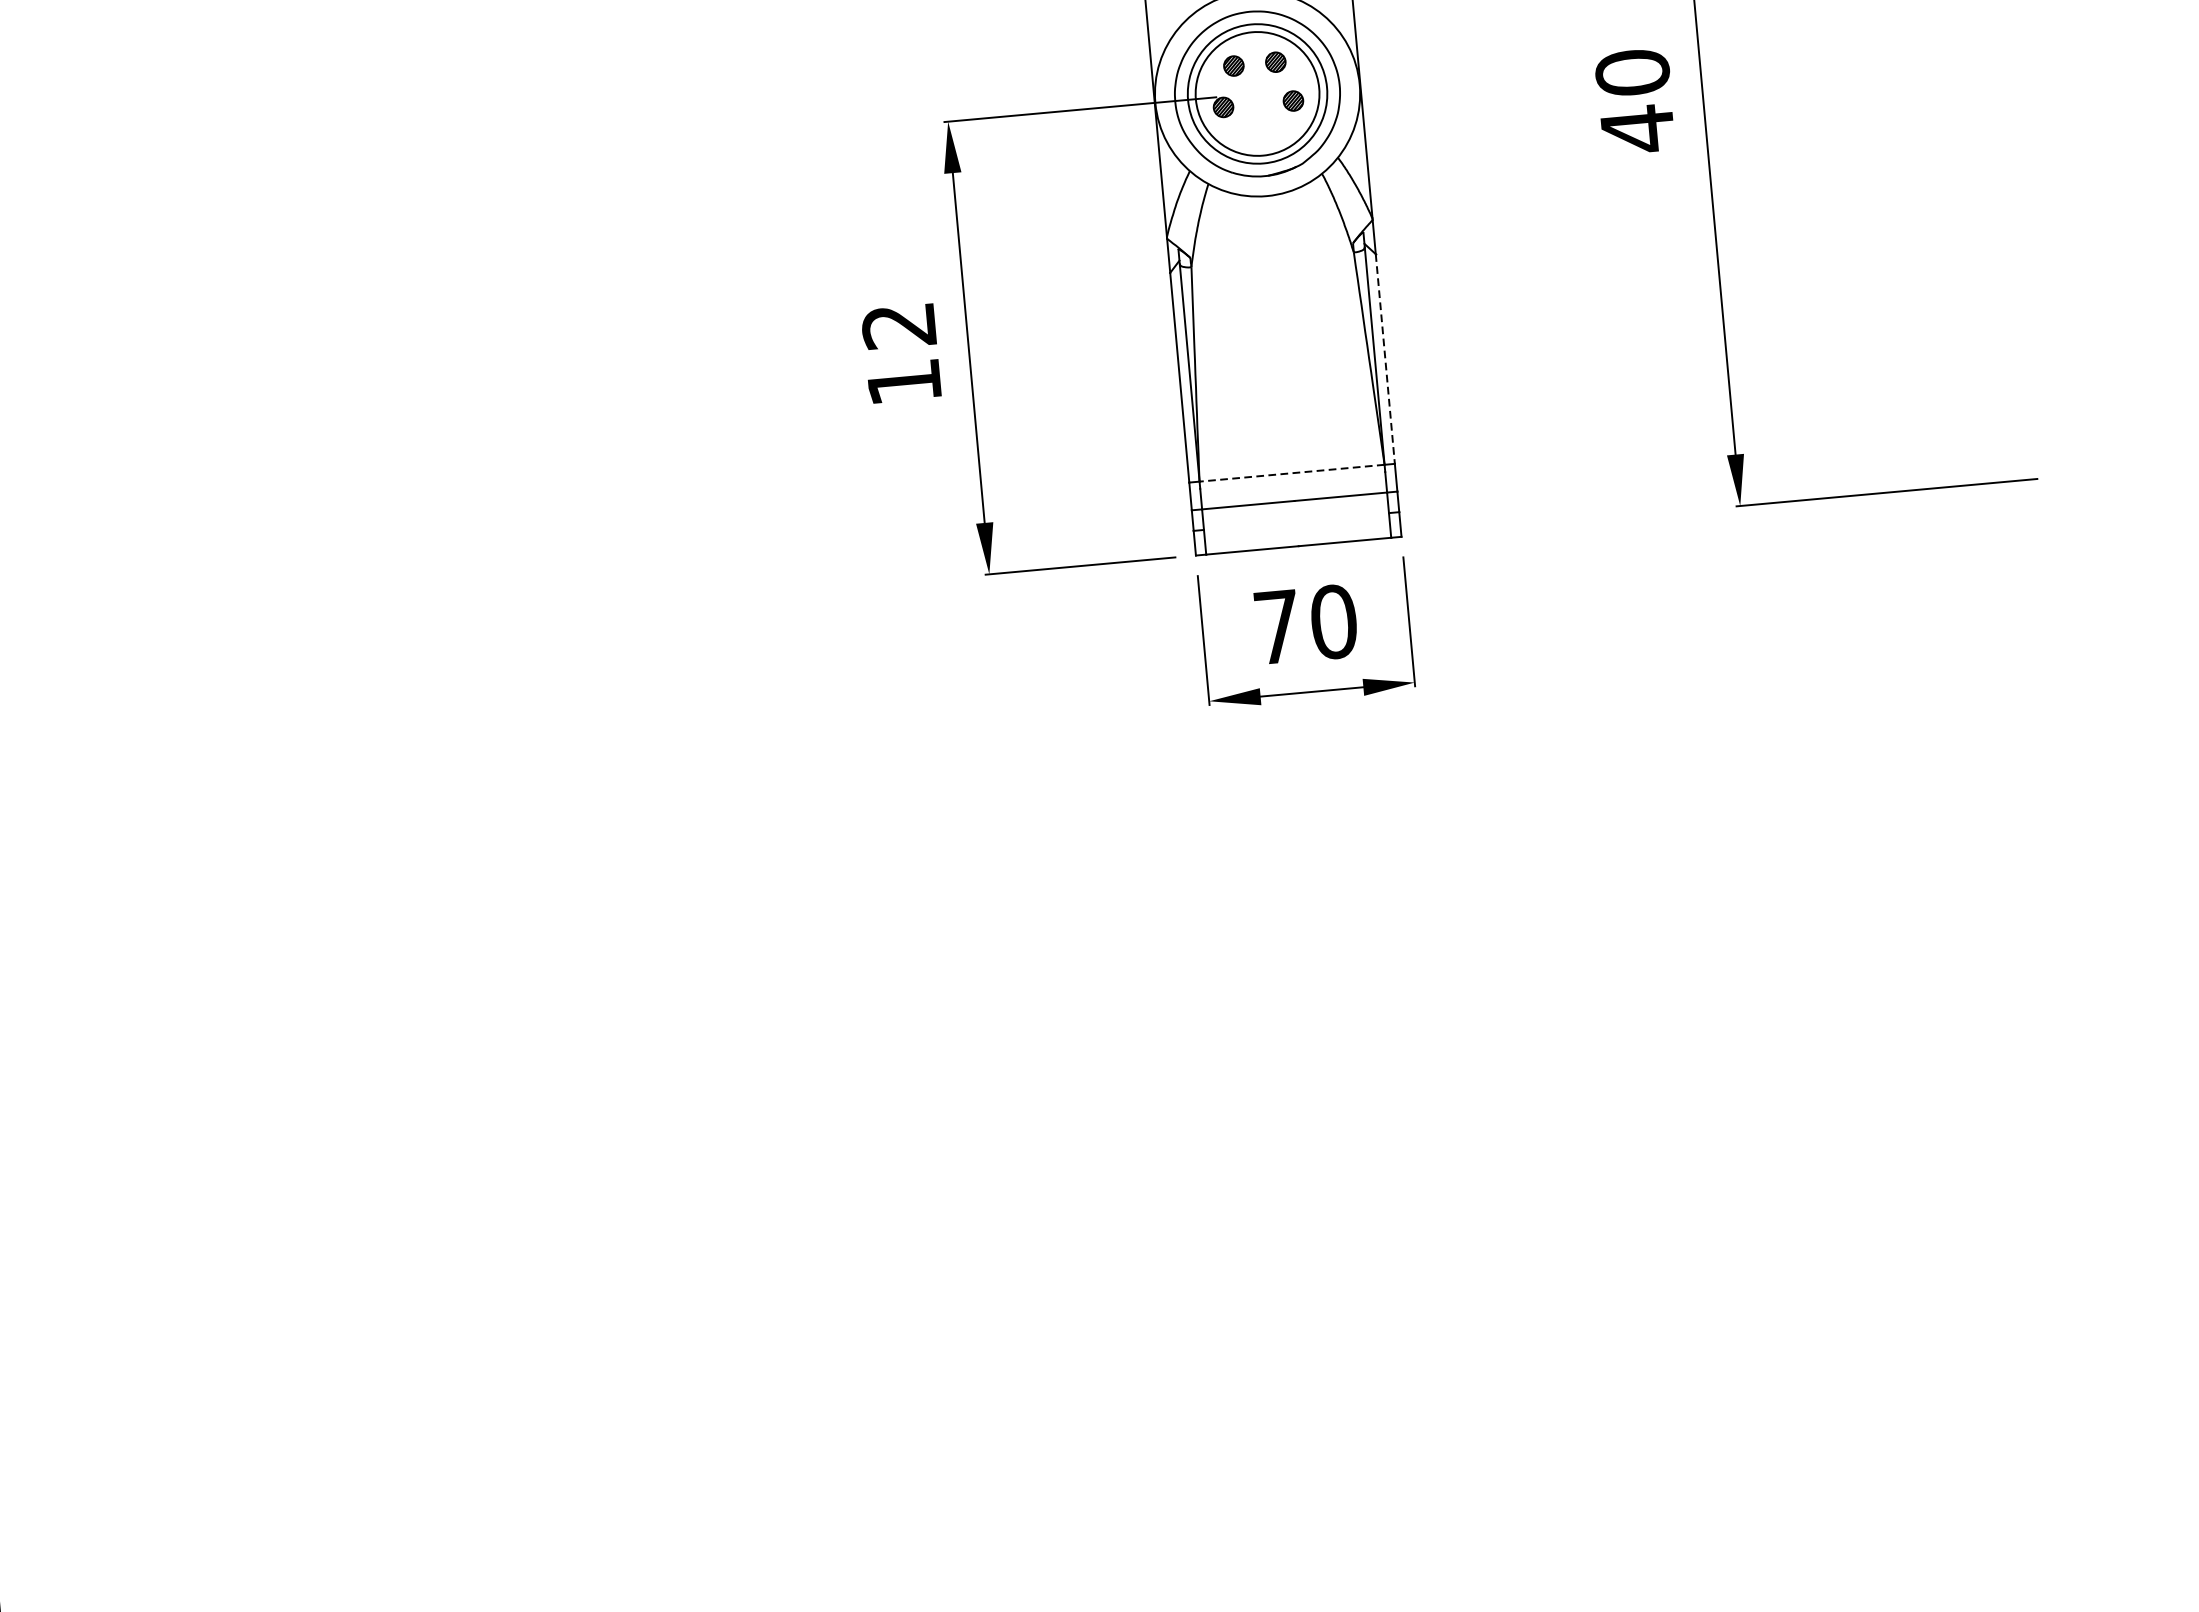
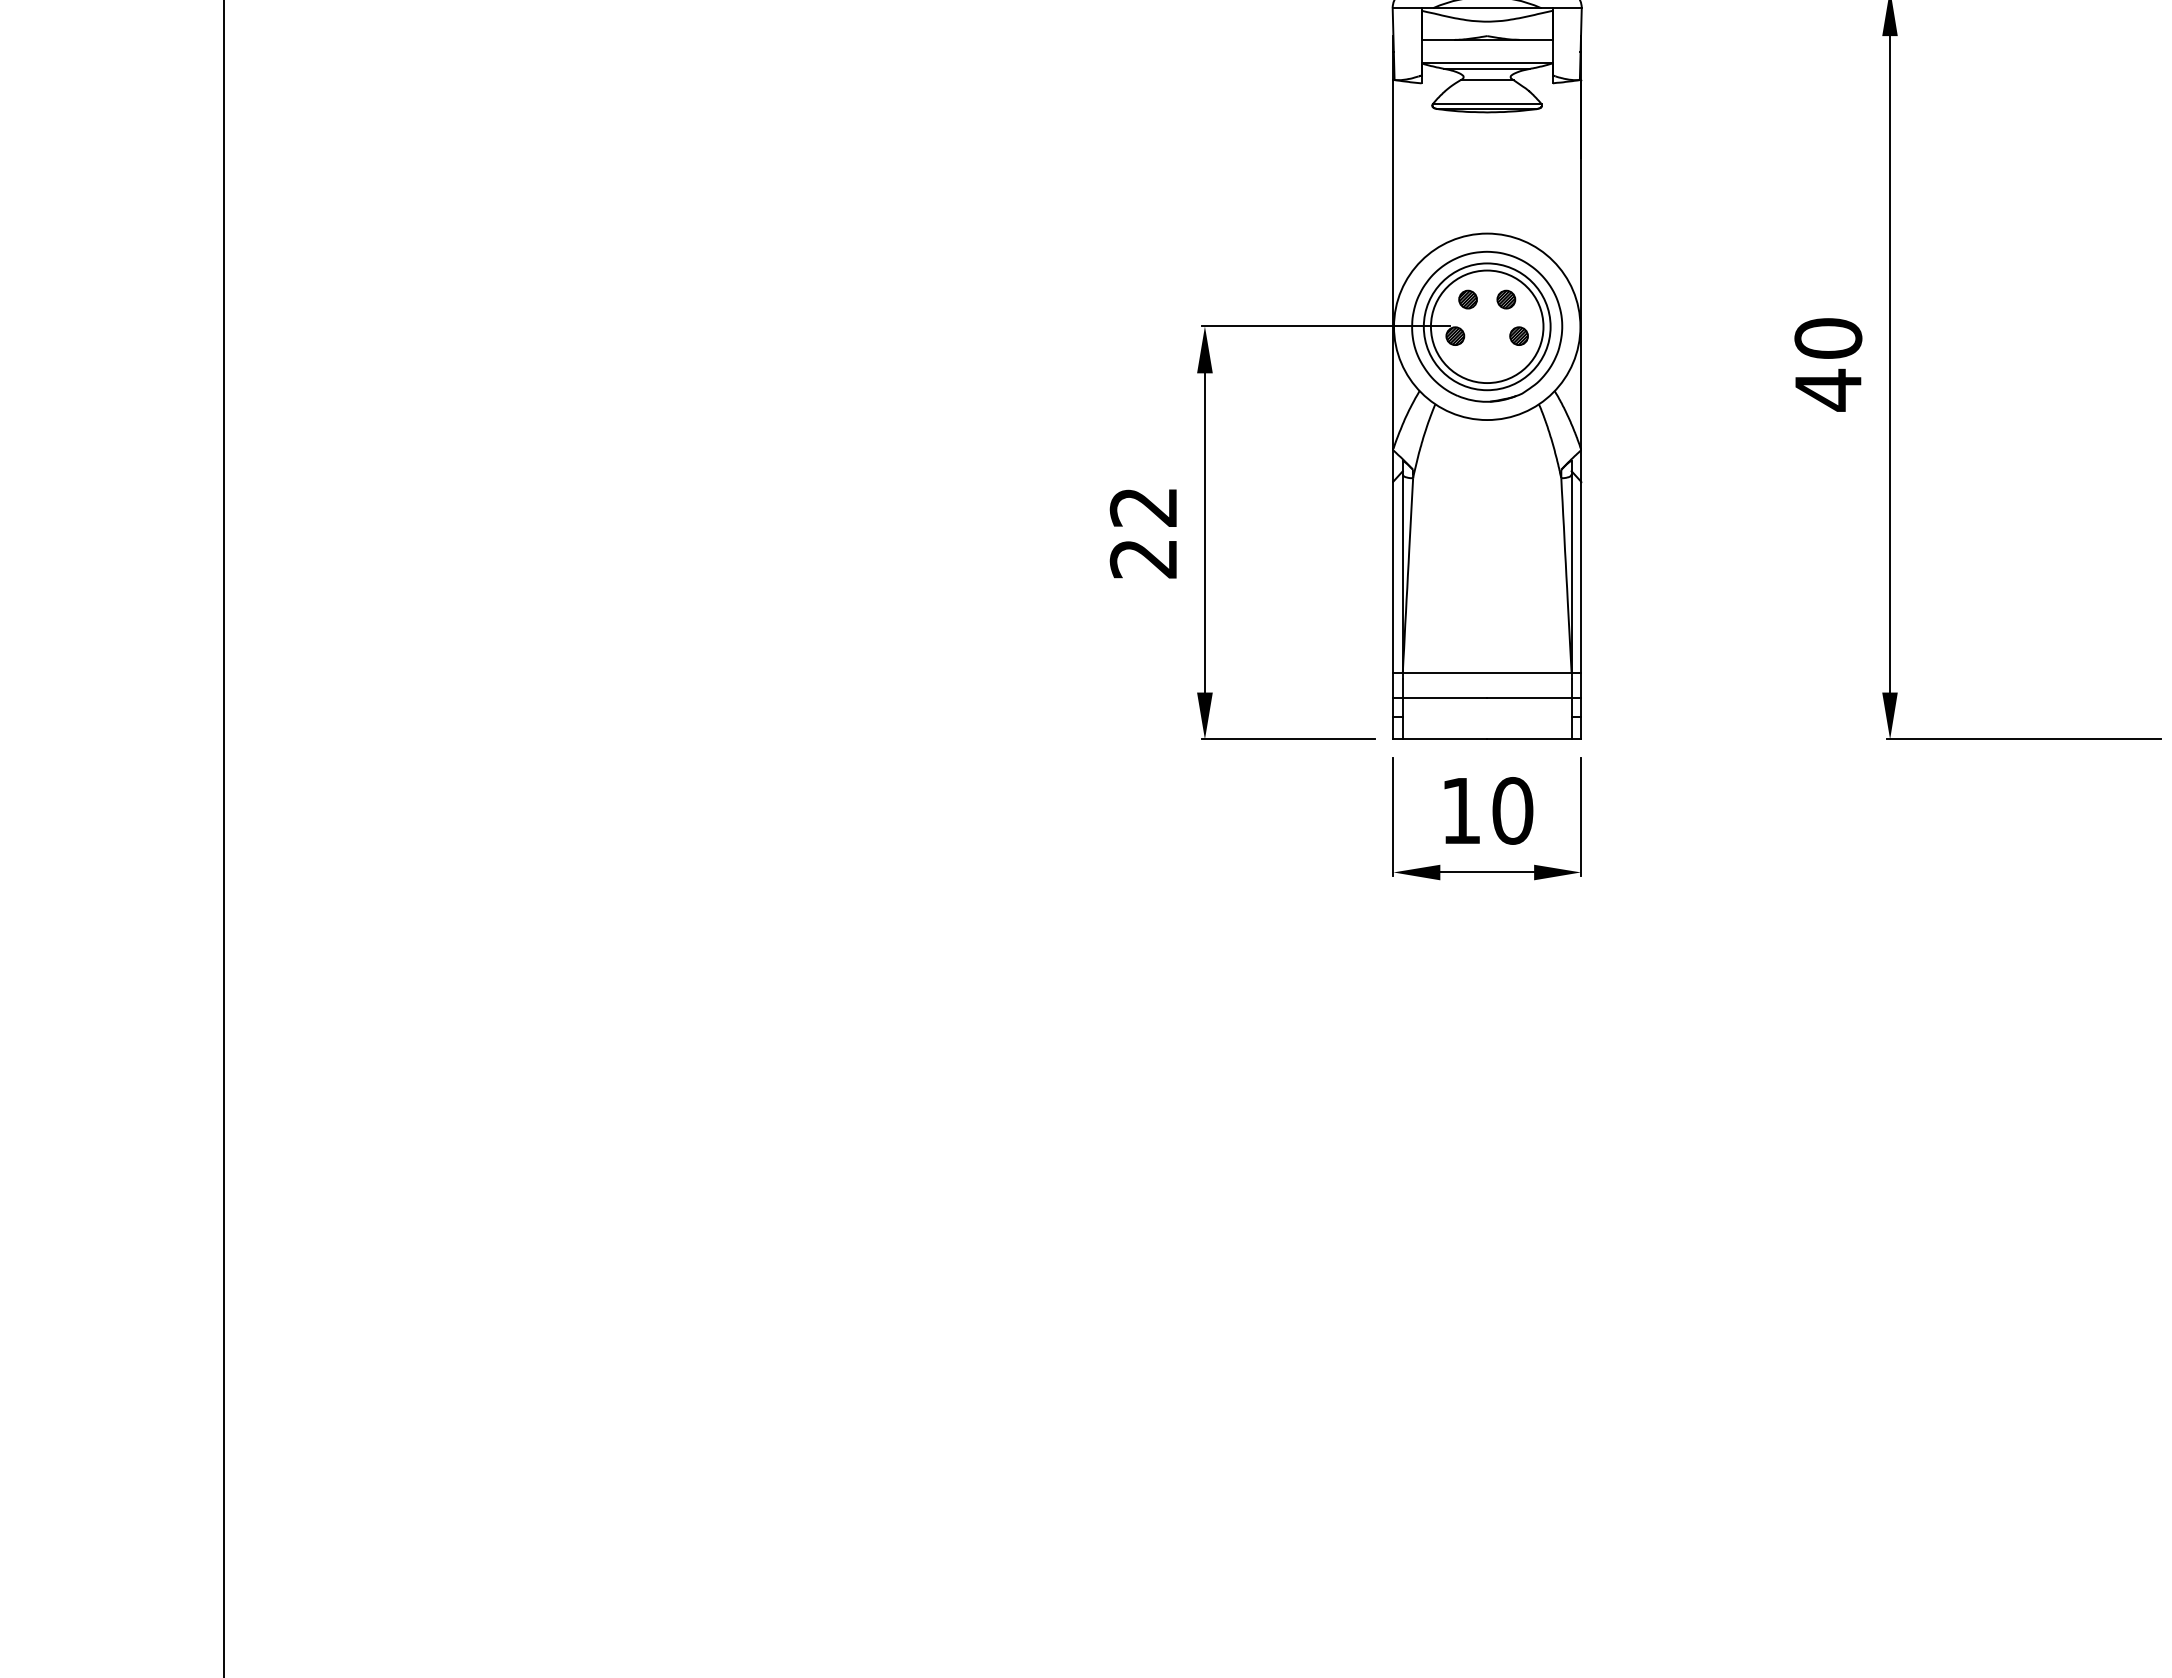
line: (1385, 359) -> (1581, 577), dashed -> solid
text: (902, 383) -> (1142, 559), 12 -> 22
line: (1291, 472) -> (1486, 672), dashed -> solid
text: (1277, 626) -> (1461, 810), 70 -> 10

